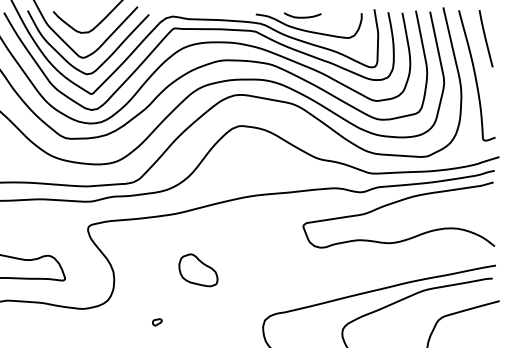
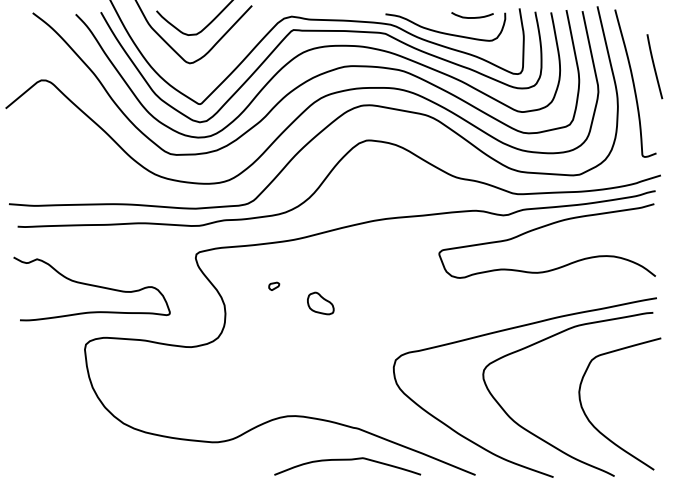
curve: (302, 17) -> (472, 17), moved
line: (485, 38) -> (654, 66), moved
curve: (106, 58) -> (216, 64), removed
part: (198, 270) -> (320, 303), size x0.6
part: (157, 321) -> (274, 285), moved

